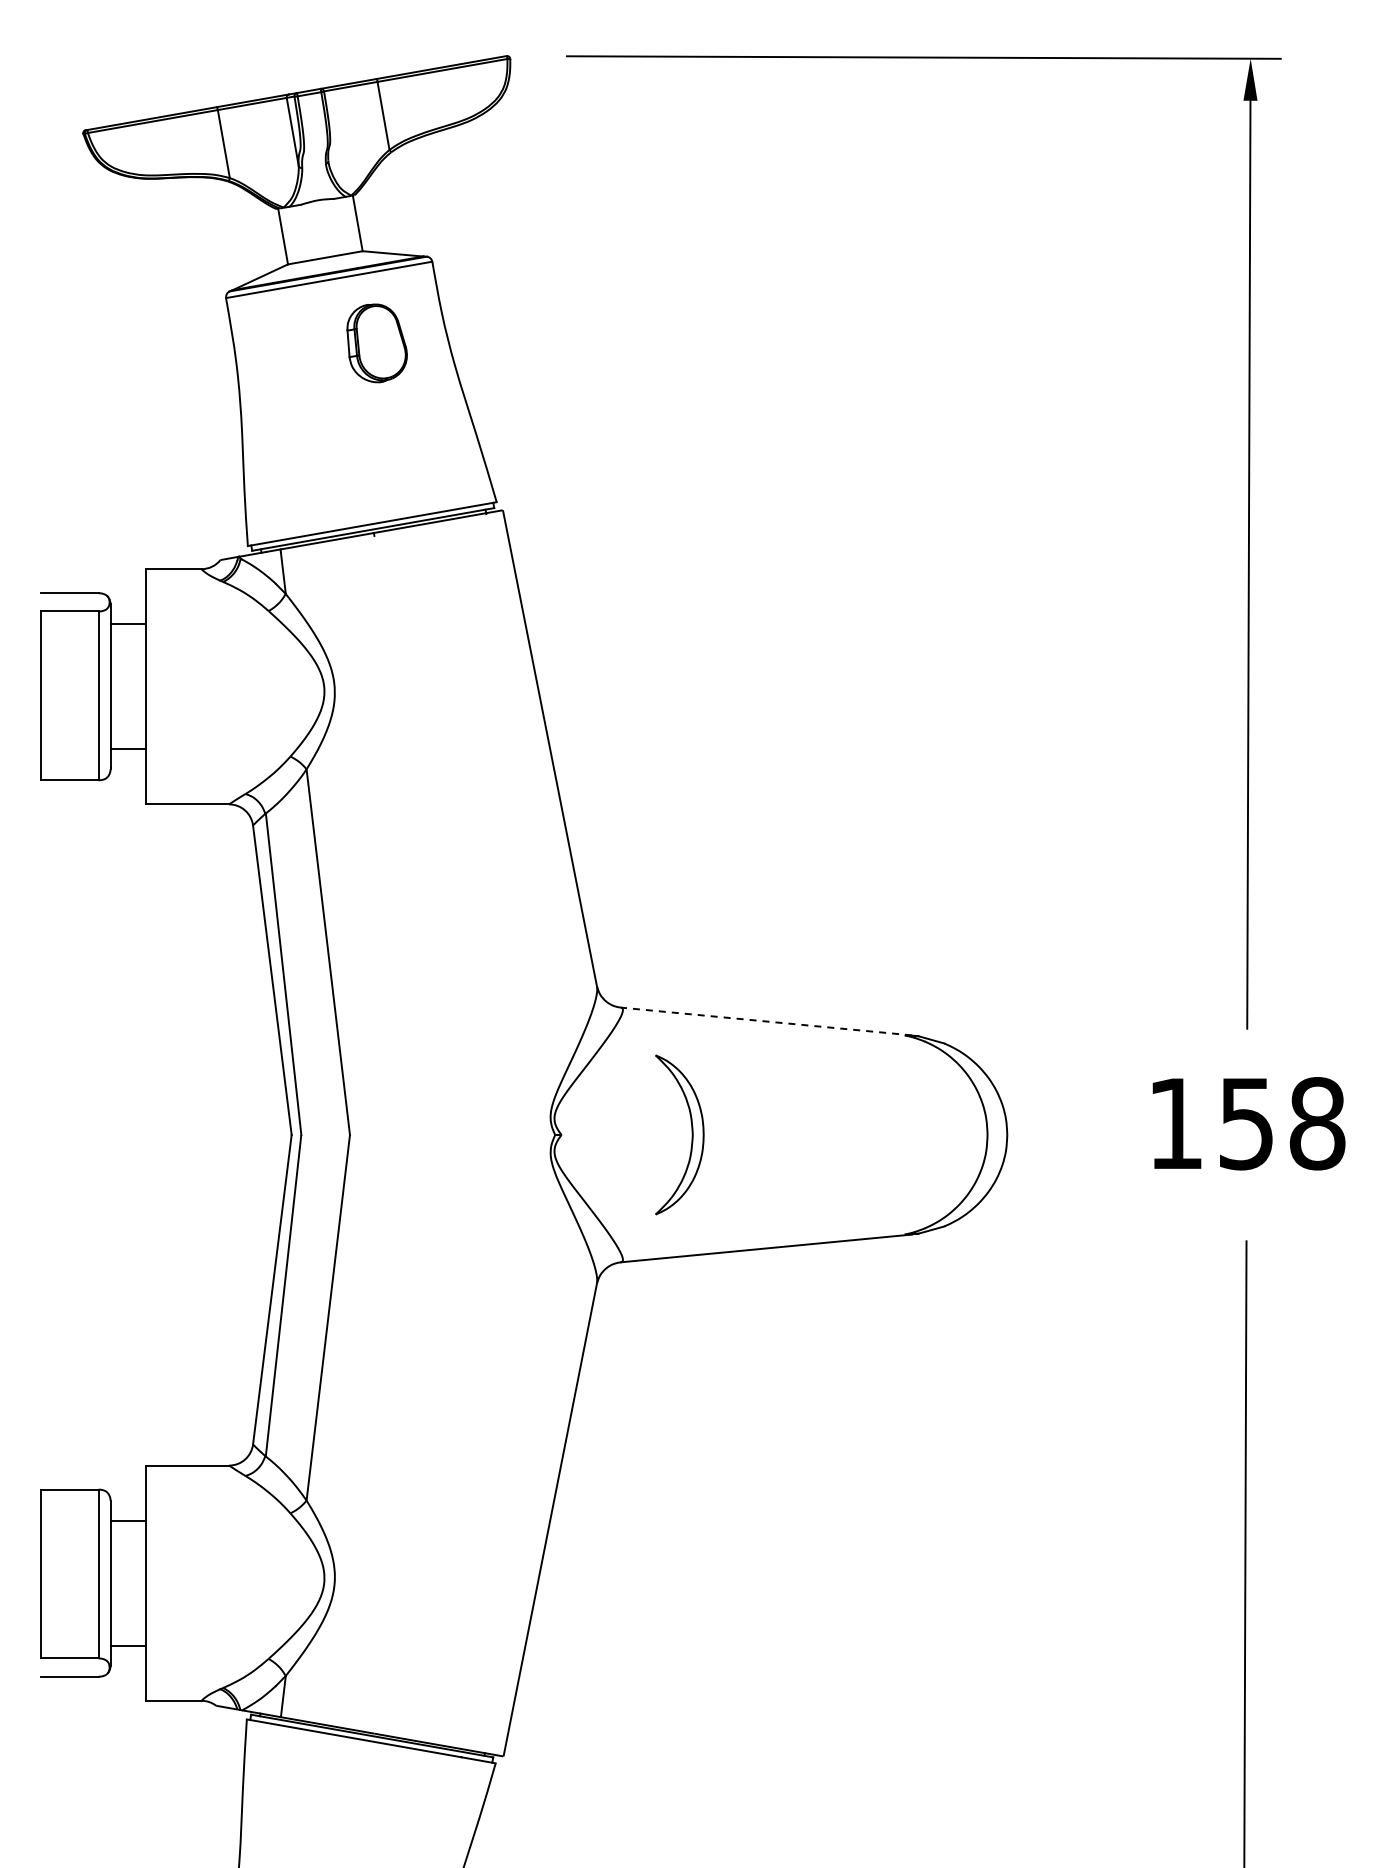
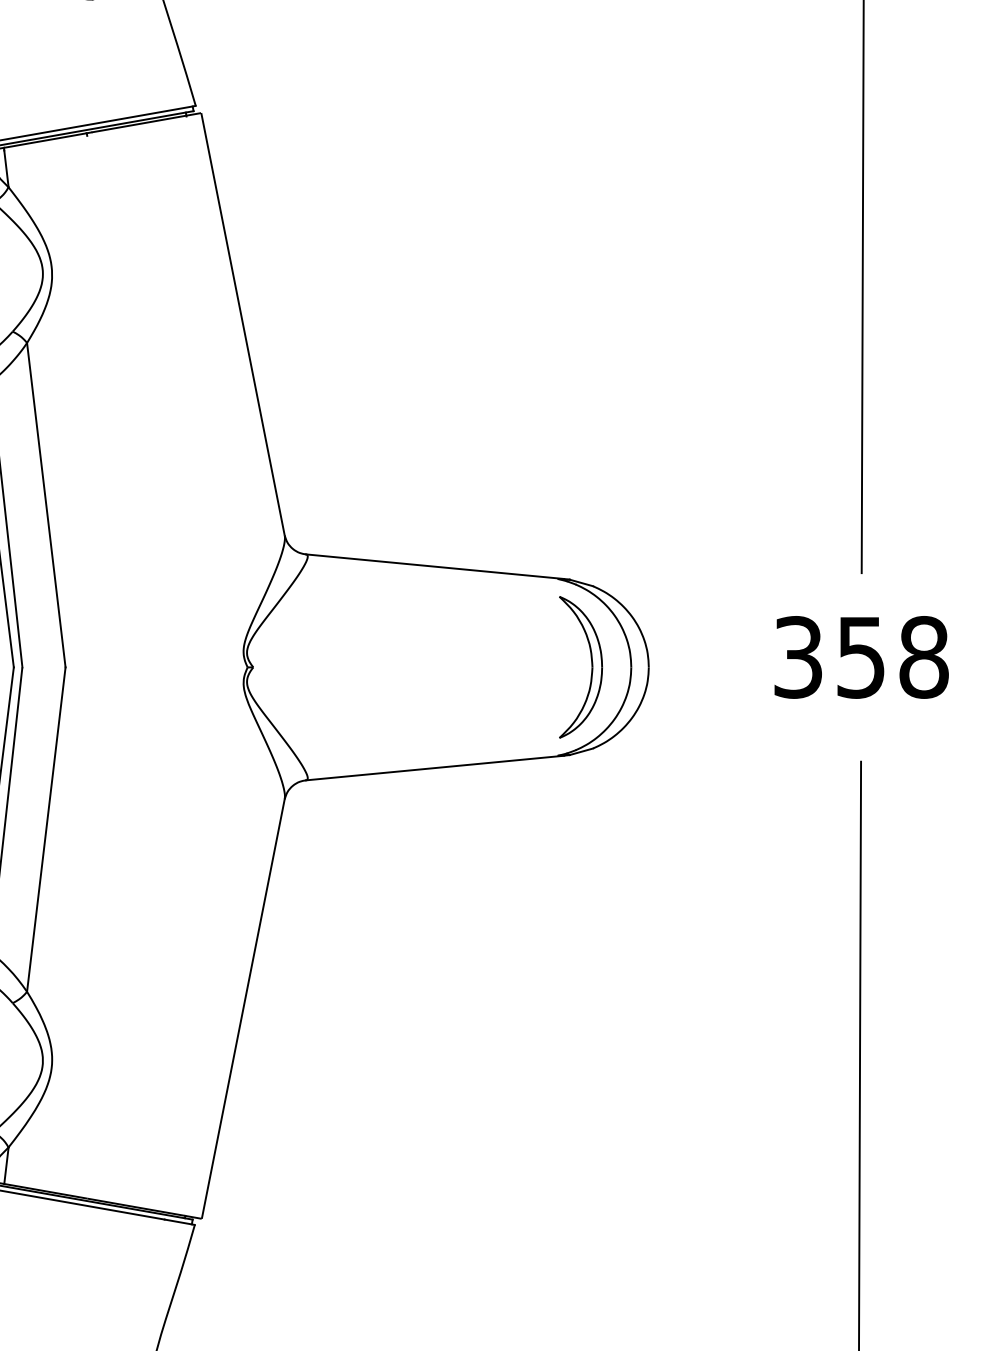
line: (765, 1021) -> (434, 566), dashed -> solid
text: (1175, 1123) -> (798, 657), 158 -> 358
part: (691, 1134) -> (591, 666), moved

